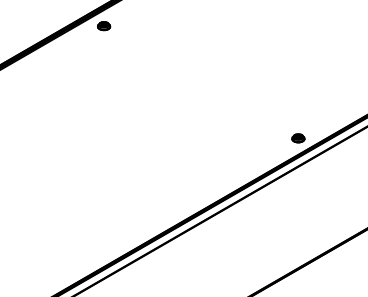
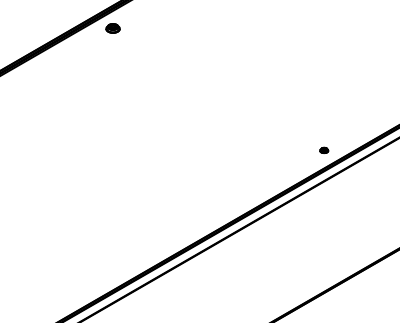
part: (297, 138) -> (323, 150), size x0.6

